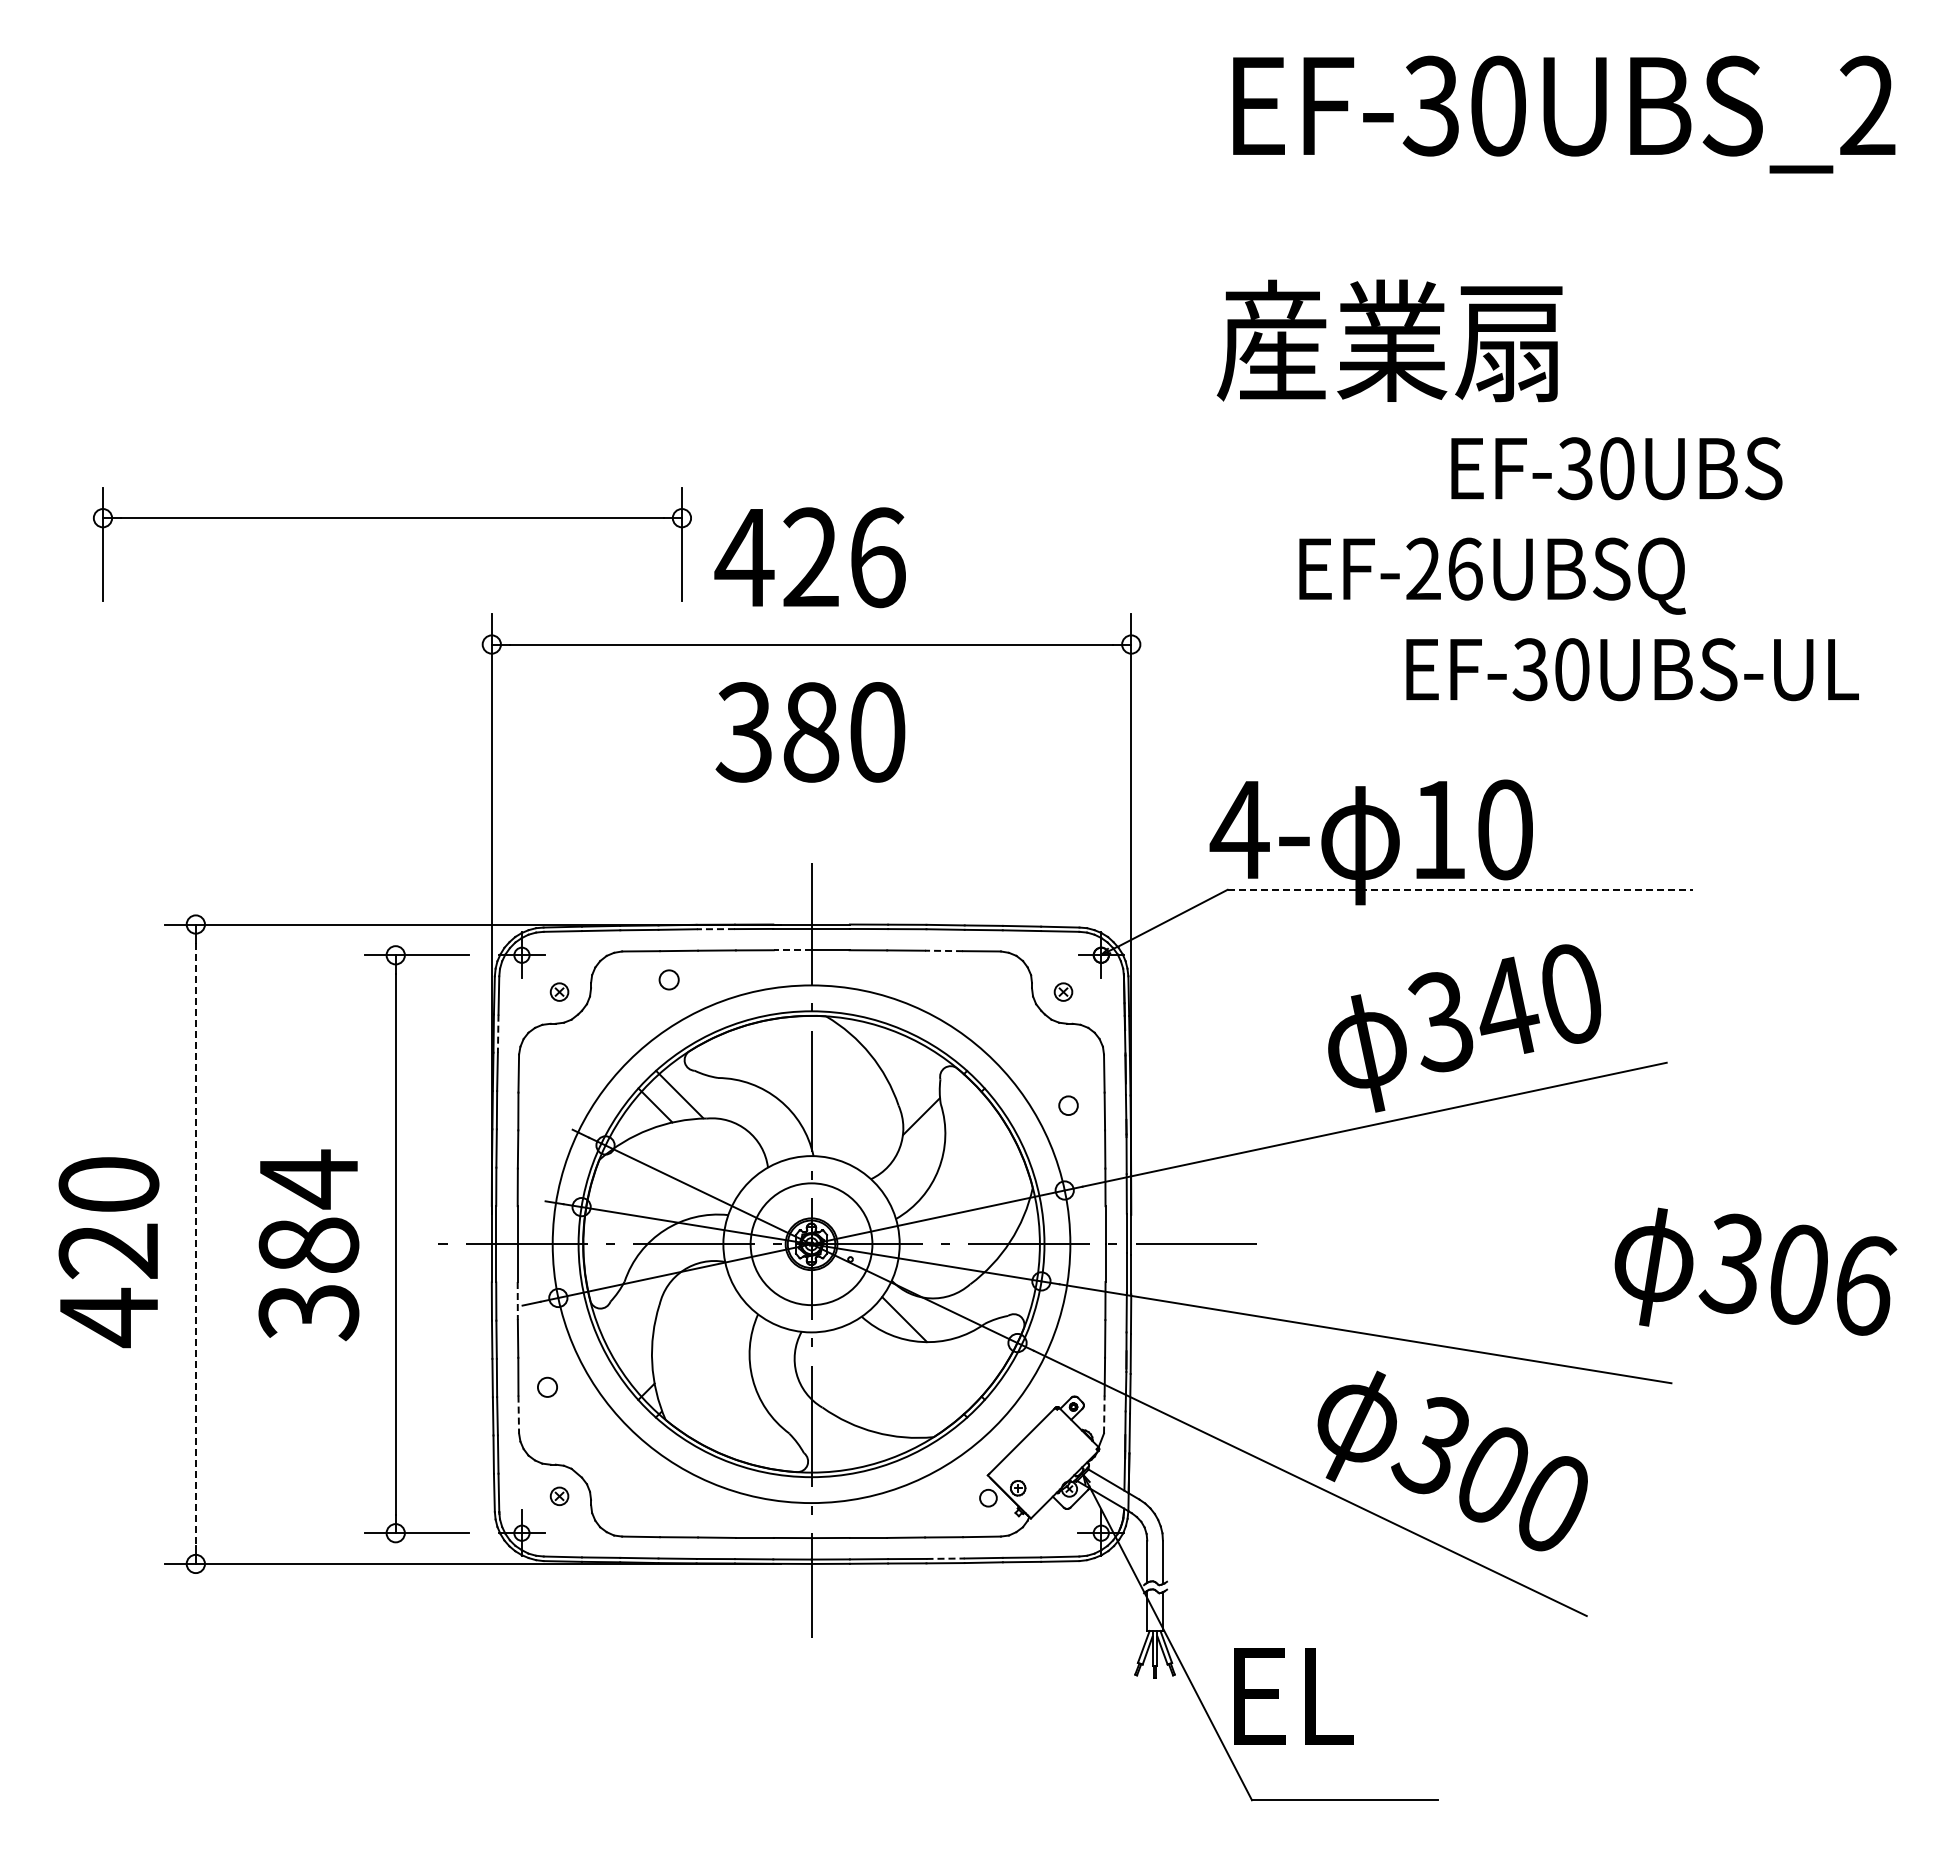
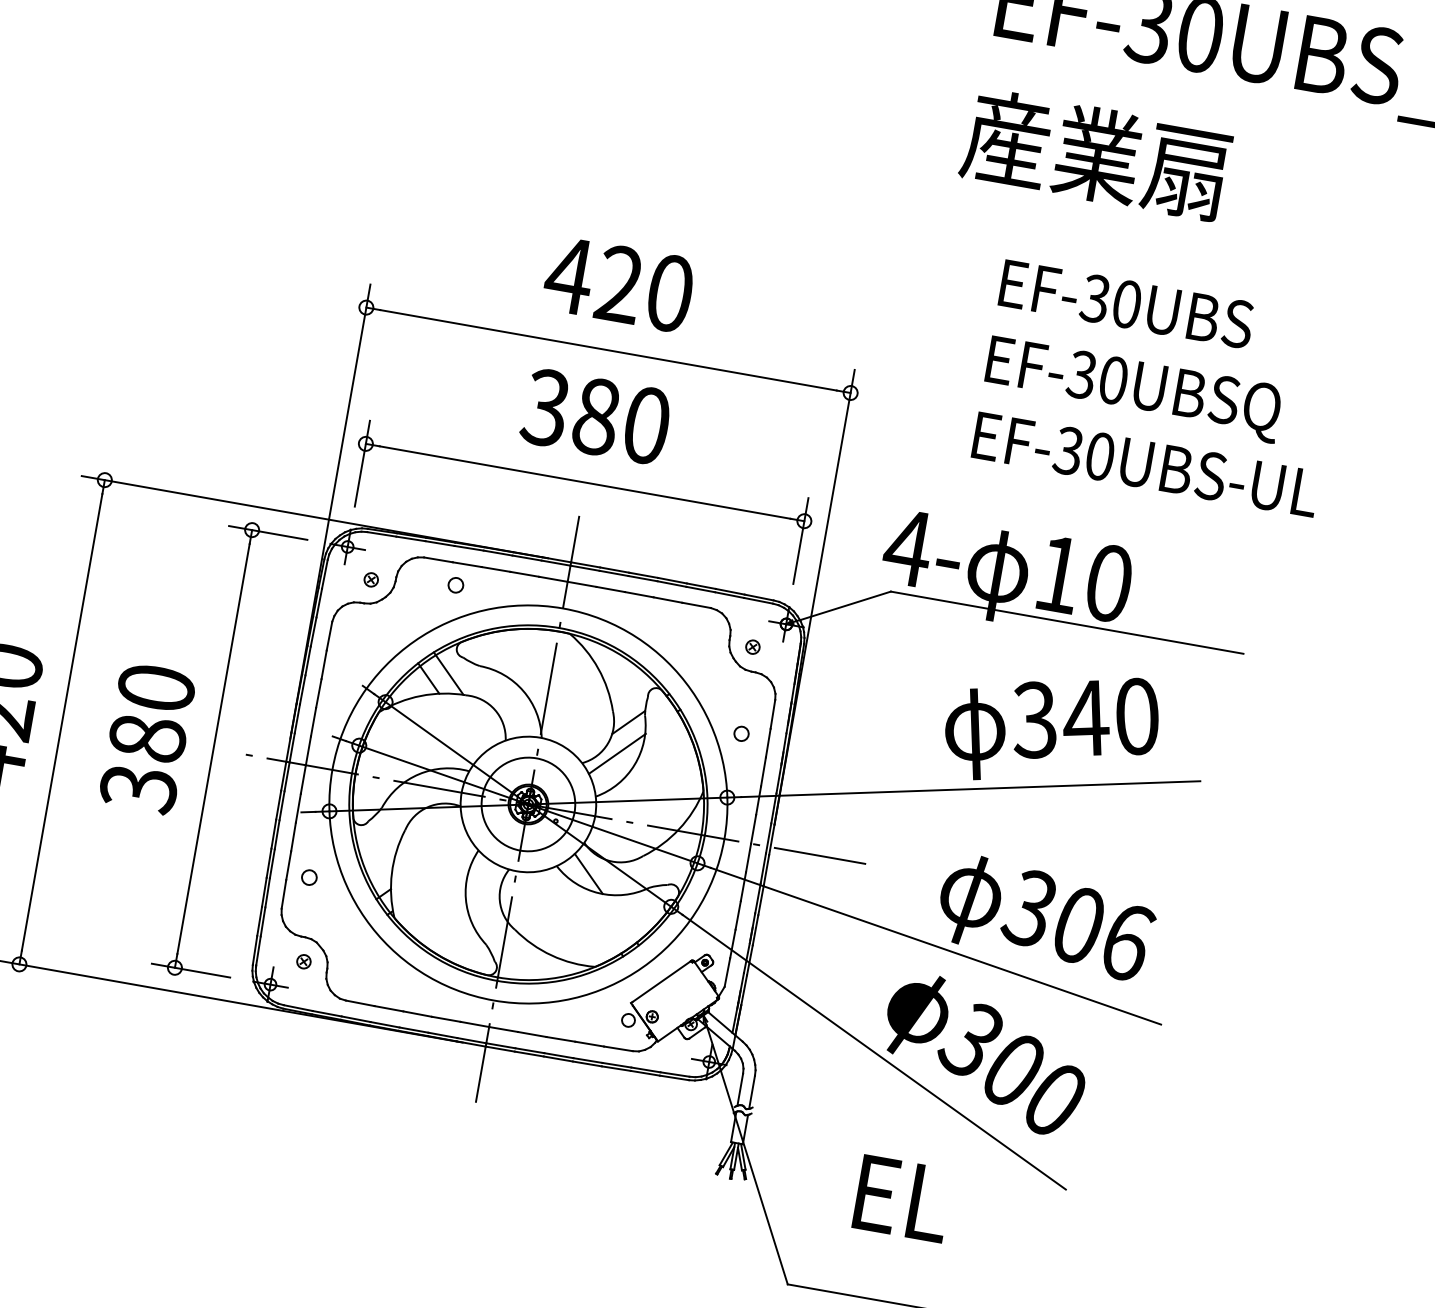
text: (1389, 340) -> (1095, 154), moved
text: (1616, 468) -> (1126, 304), moved
part: (392, 518) -> (585, 482), moved
text: (877, 557) -> (670, 293), 426 -> 420
text: (1443, 568) -> (1097, 377), EF-26UBSQ -> EF-30UBSQ
text: (1632, 669) -> (1145, 464), moved
line: (1460, 889) -> (1067, 622), dashed -> solid
line: (715, 929) -> (497, 553), dashed -> solid
line: (792, 950) -> (553, 579), dashed -> solid
line: (944, 950) -> (668, 599), dashed -> solid
line: (498, 1034) -> (319, 603), dashed -> solid
line: (913, 1159) -> (616, 753), added
text: (308, 1179) -> (156, 688), 384 -> 380
line: (195, 1244) -> (61, 722), dashed -> solid
text: (1755, 1271) -> (1046, 917), moved
line: (517, 1301) -> (298, 808), dashed -> solid
line: (518, 1414) -> (283, 894), dashed -> solid
line: (1104, 1414) -> (727, 972), dashed -> solid
line: (946, 1558) -> (588, 1060), dashed -> solid
text: (1293, 1696) -> (902, 1198), moved

